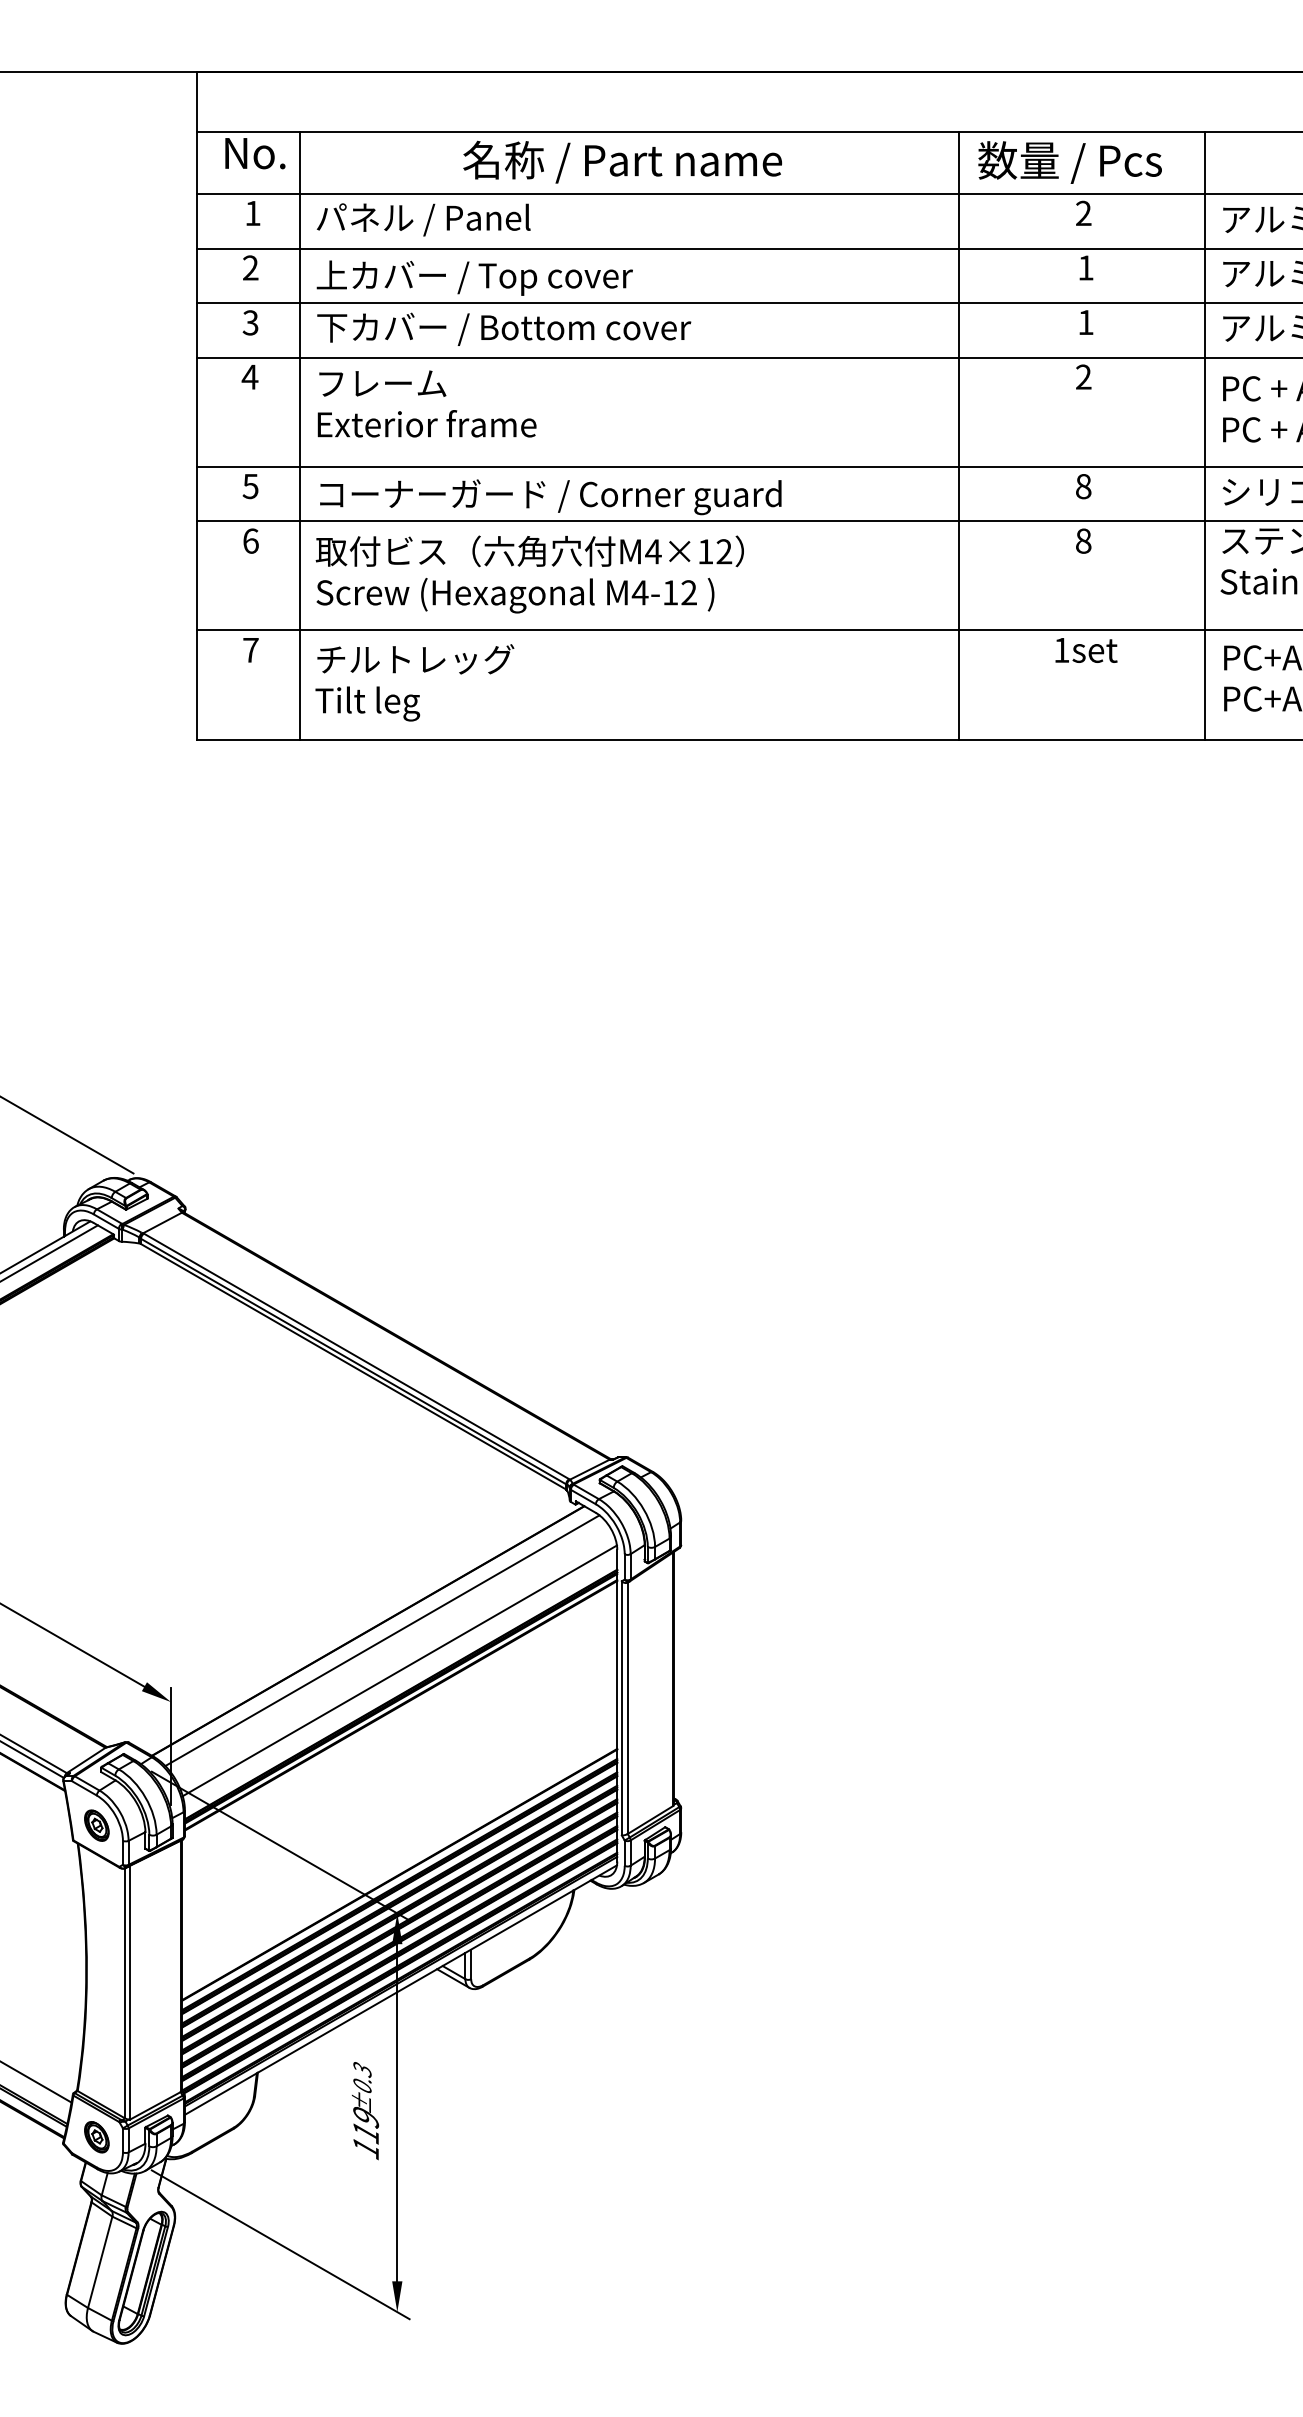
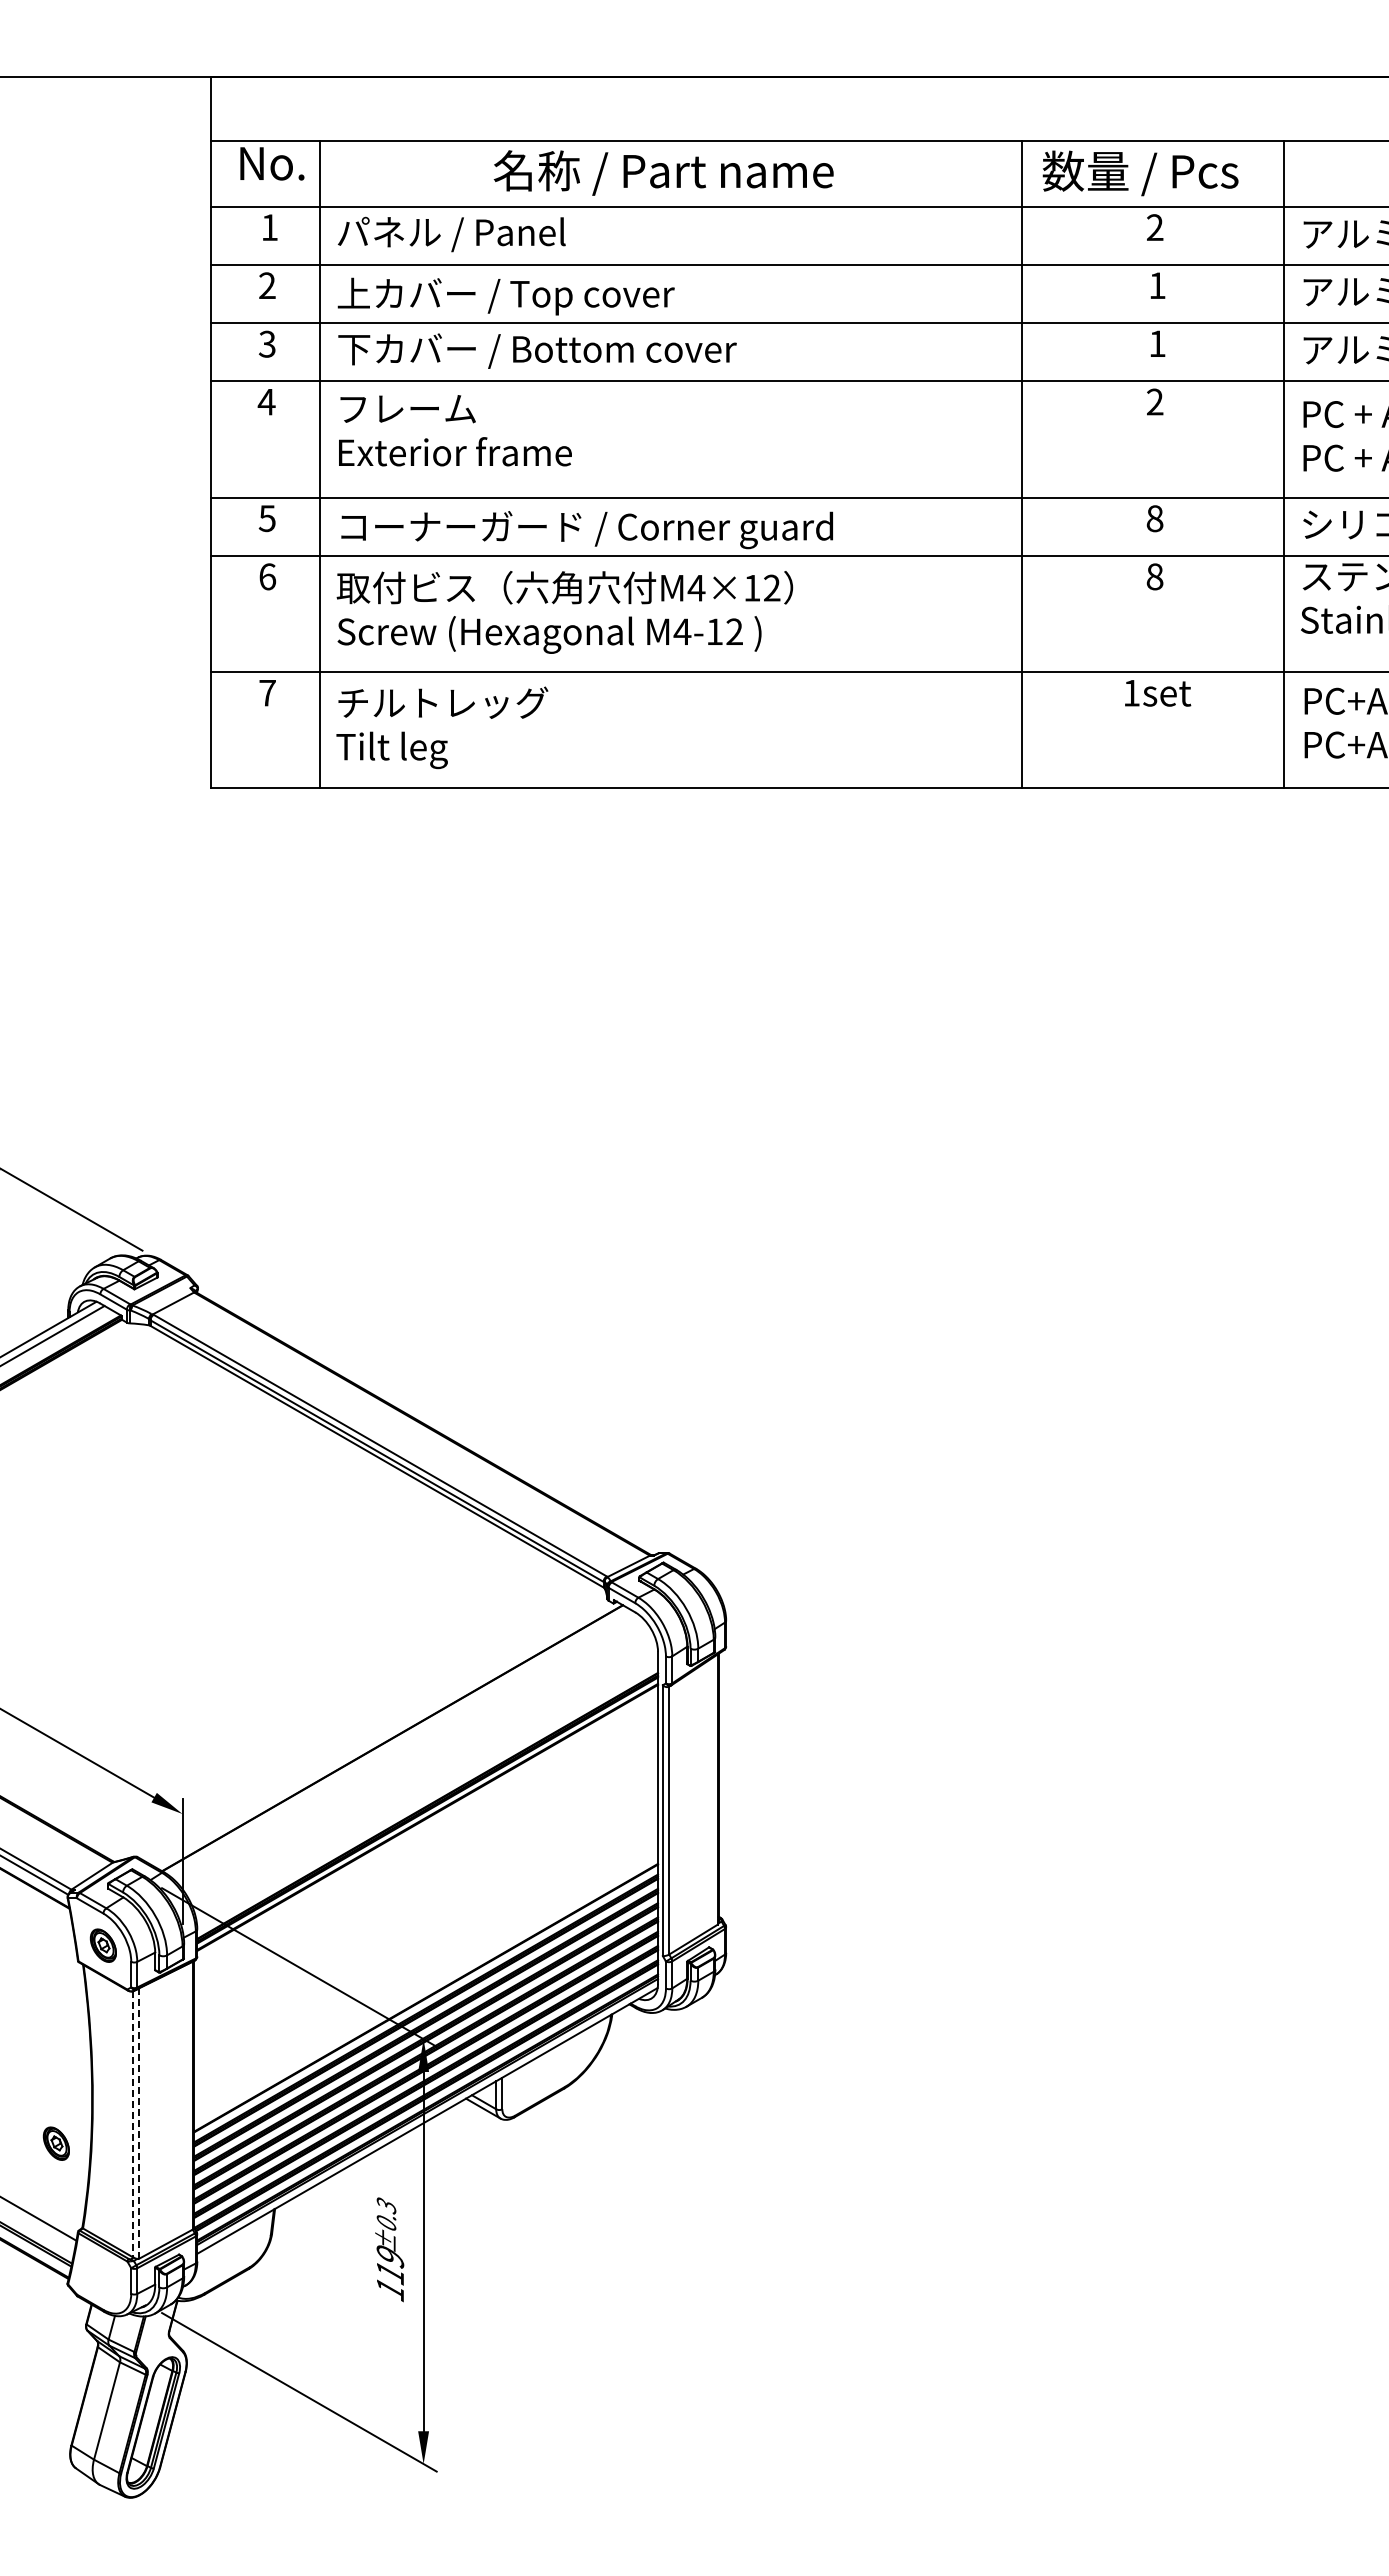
line: (382, 1640) -> (407, 1748), removed
line: (400, 1670) -> (426, 1780), removed
line: (130, 1992) -> (139, 2123), solid -> dashed
line: (125, 1993) -> (133, 2124), solid -> dashed
part: (95, 2137) -> (55, 2143), moved

